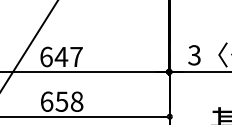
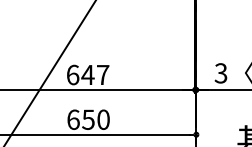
text: (76, 101) -> (103, 119), 658 -> 650

